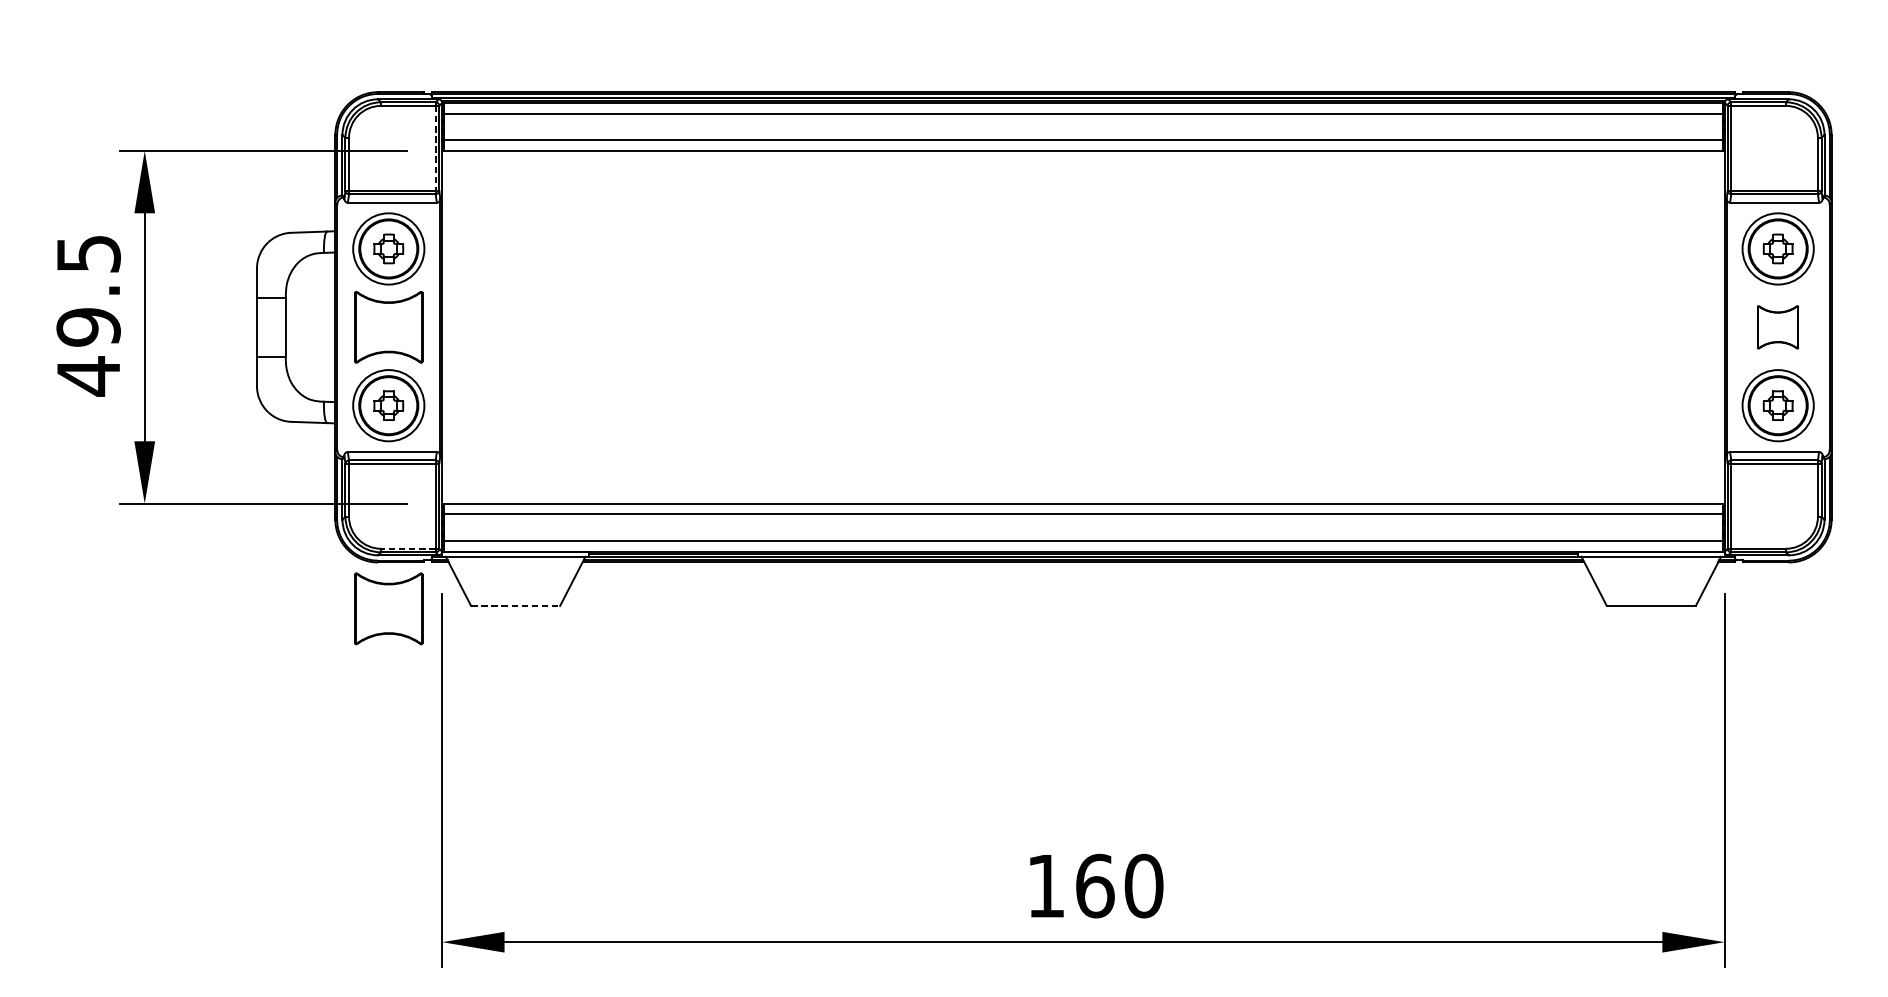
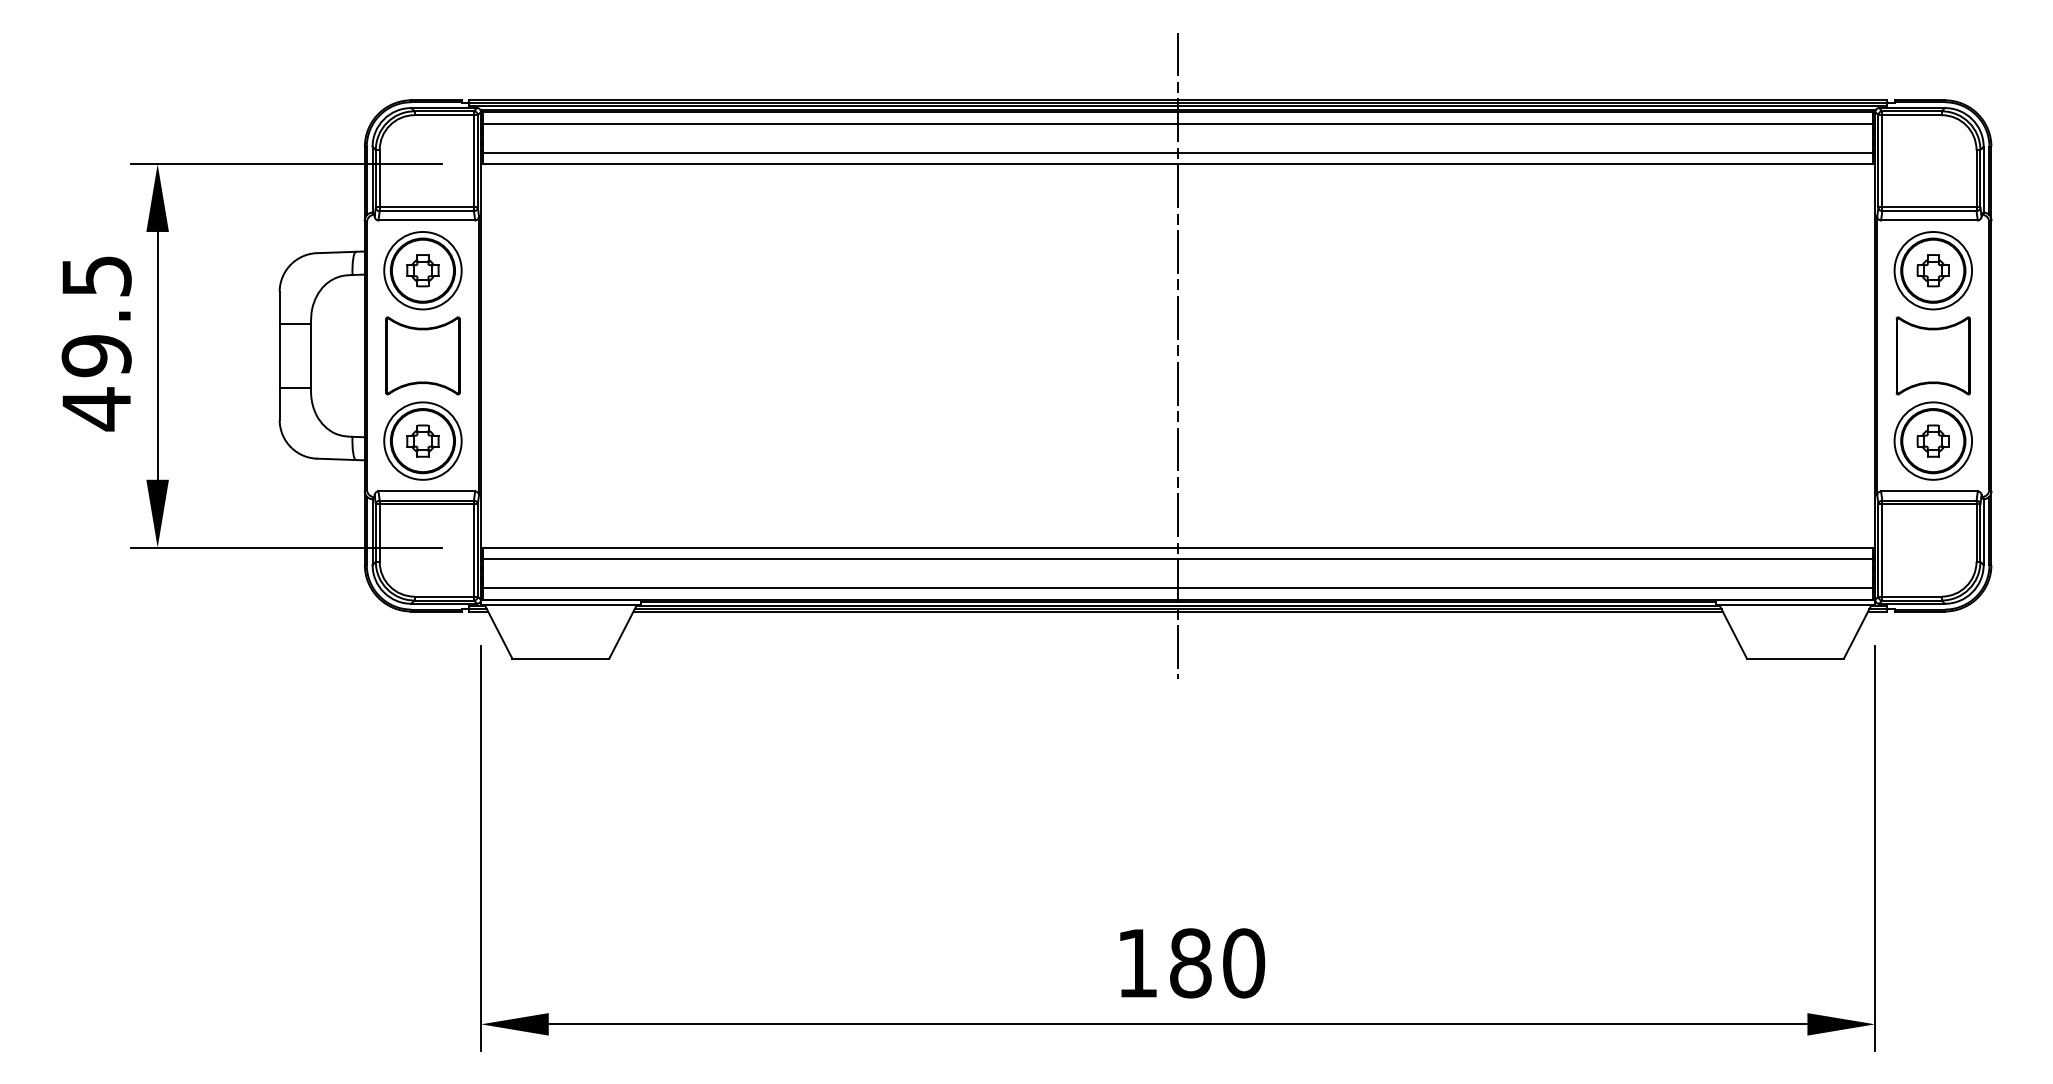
line: (435, 148) -> (473, 161), dashed -> solid
line: (1083, 326) -> (1178, 355), added
part: (1777, 326) -> (1932, 355), size x1.67
line: (408, 548) -> (444, 596), dashed -> solid
line: (516, 605) -> (561, 658), dashed -> solid
part: (388, 608) -> (422, 661), removed
text: (1095, 886) -> (1191, 963), 160 -> 180

